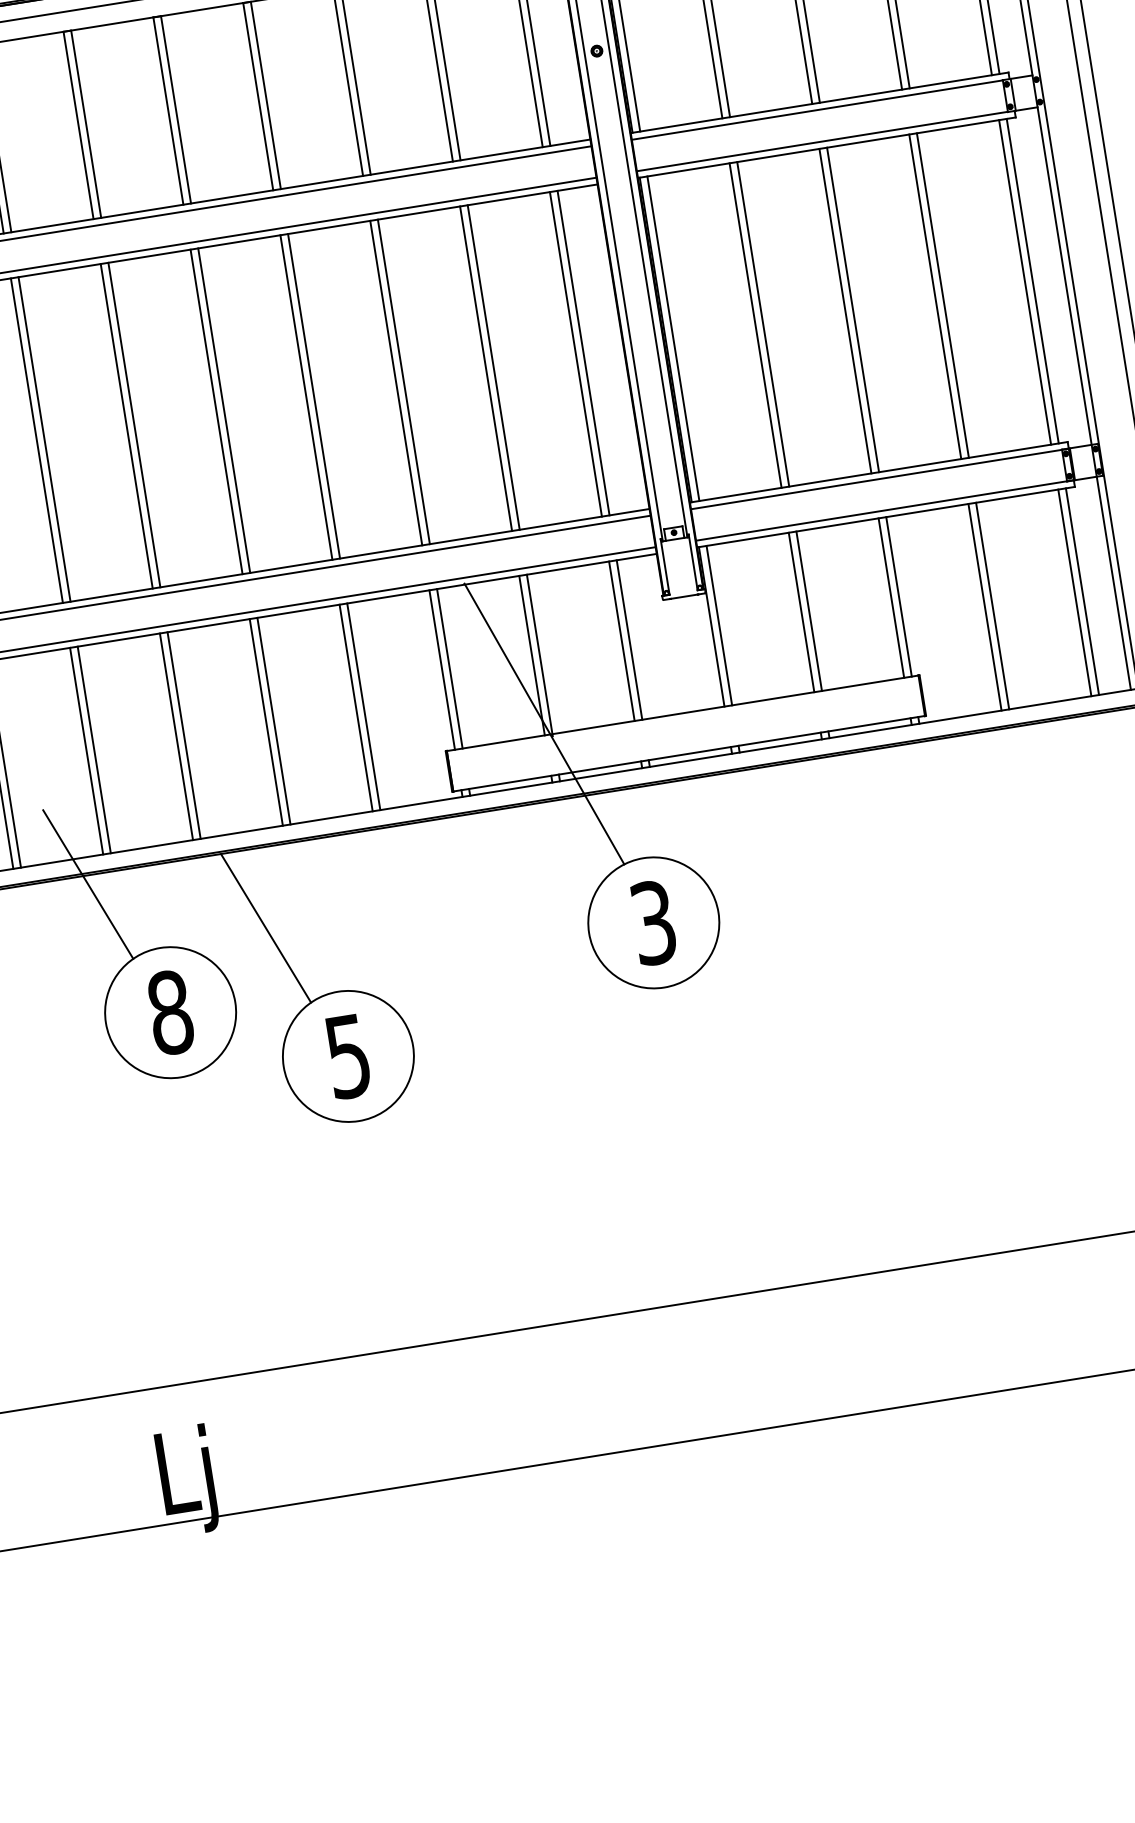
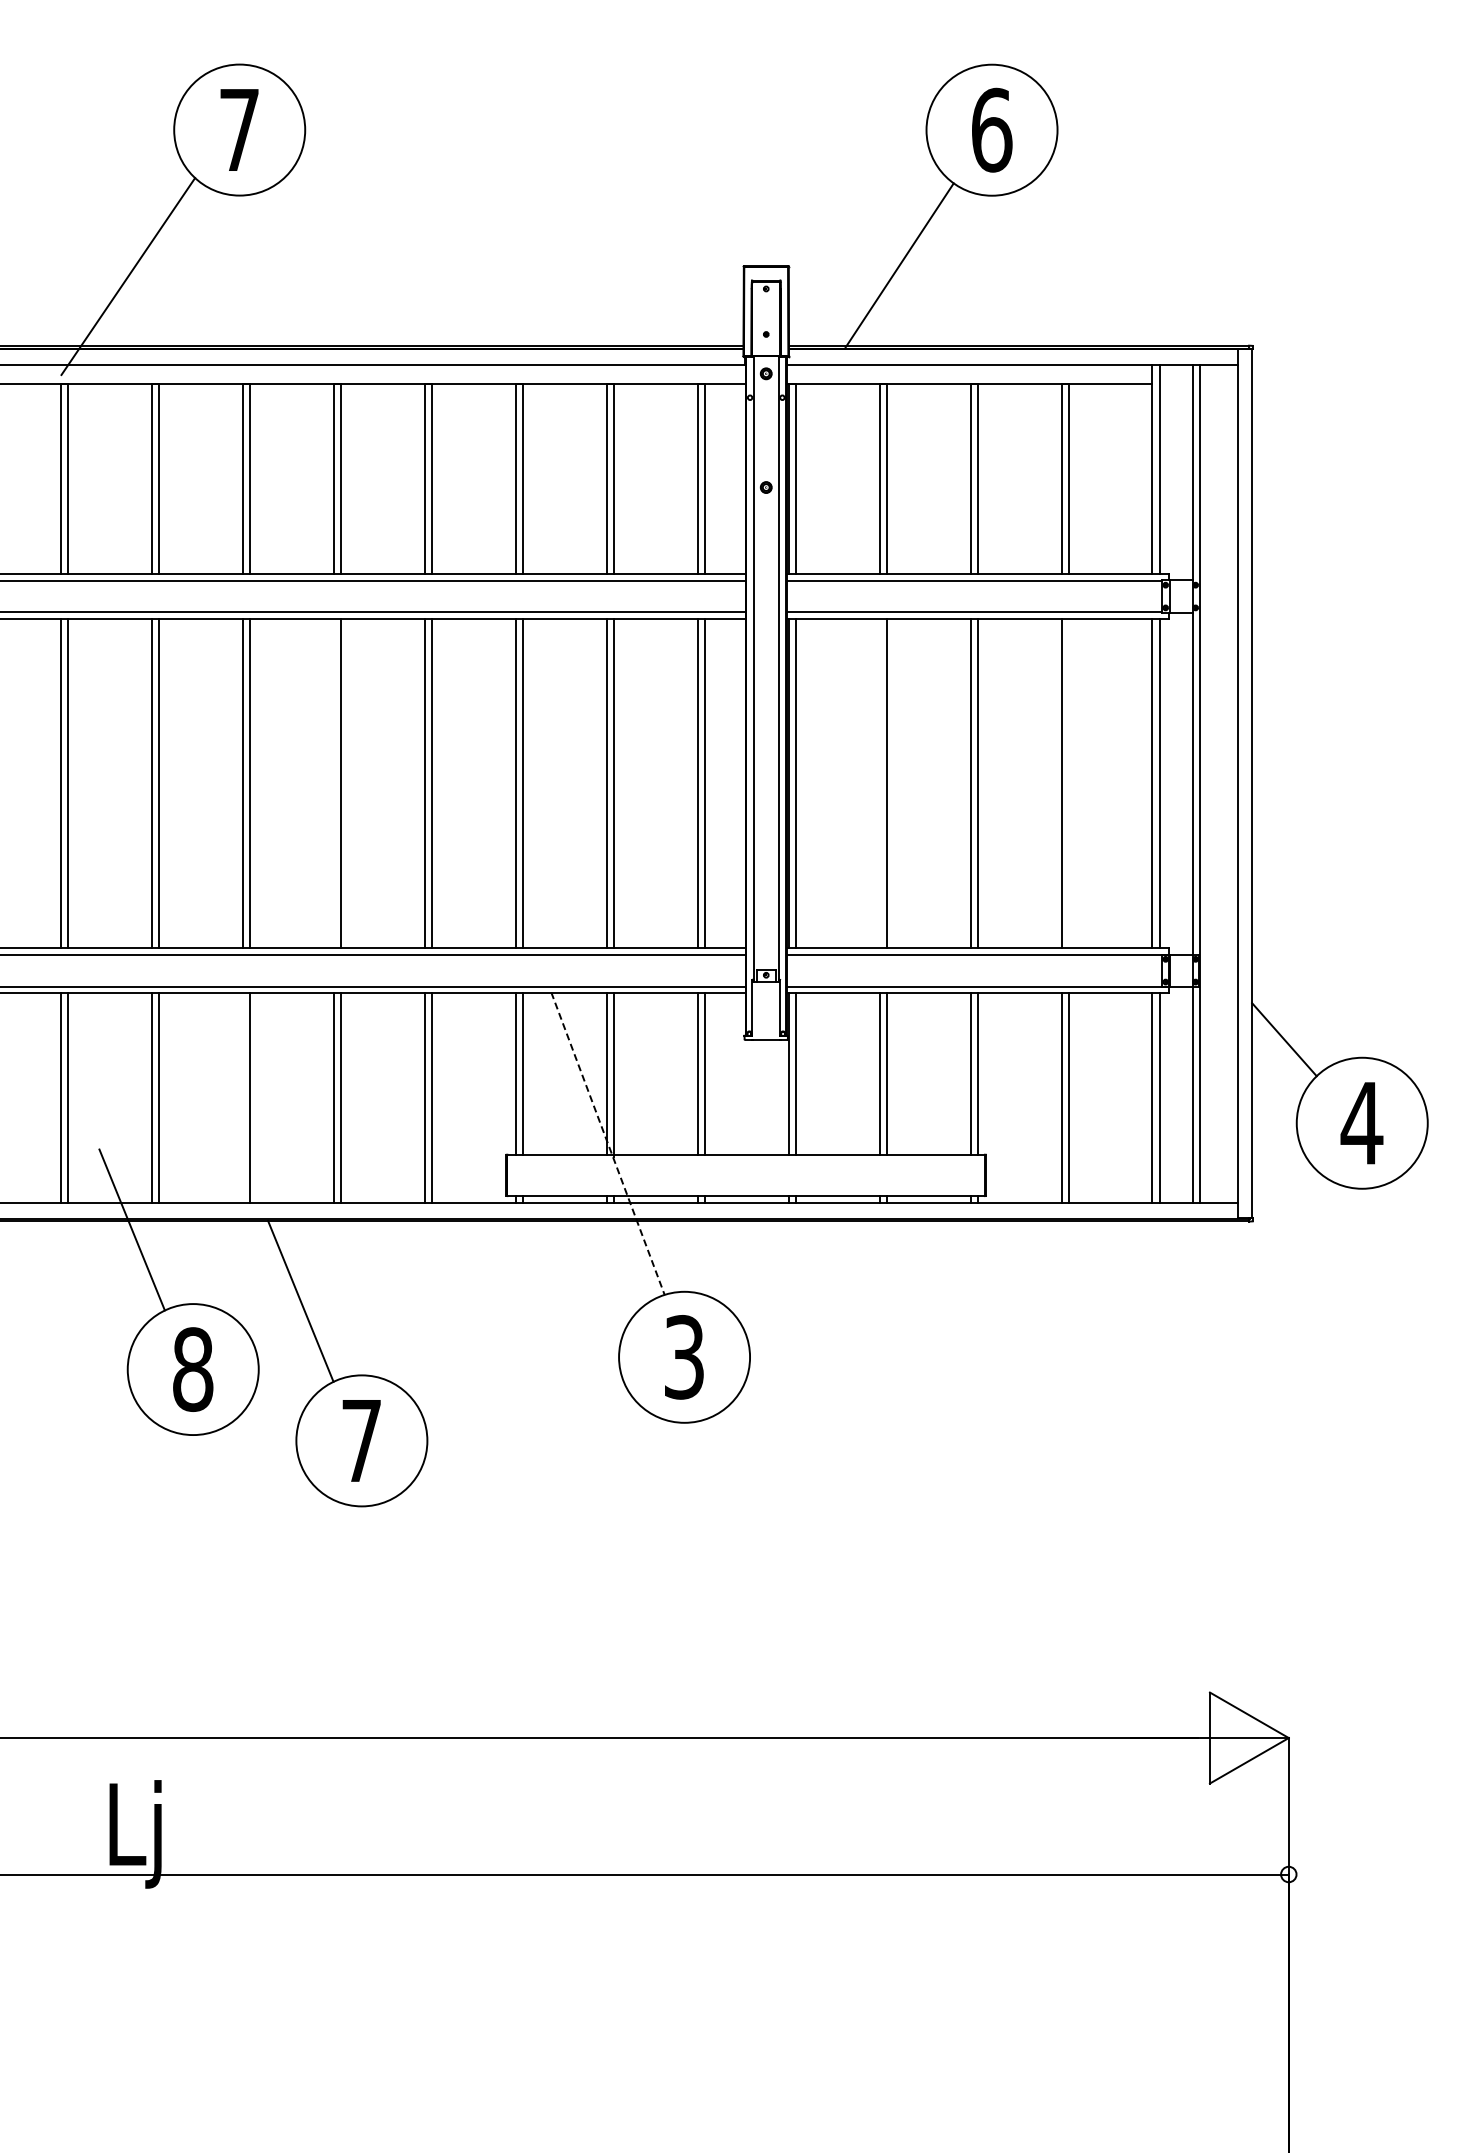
line: (943, 295) -> (1069, 783), removed
line: (755, 325) -> (879, 783), removed
line: (216, 411) -> (333, 783), removed
line: (544, 723) -> (608, 1143), solid -> dashed
line: (176, 736) -> (242, 1097), removed
text: (348, 1057) -> (361, 1441), 5 -> 7

